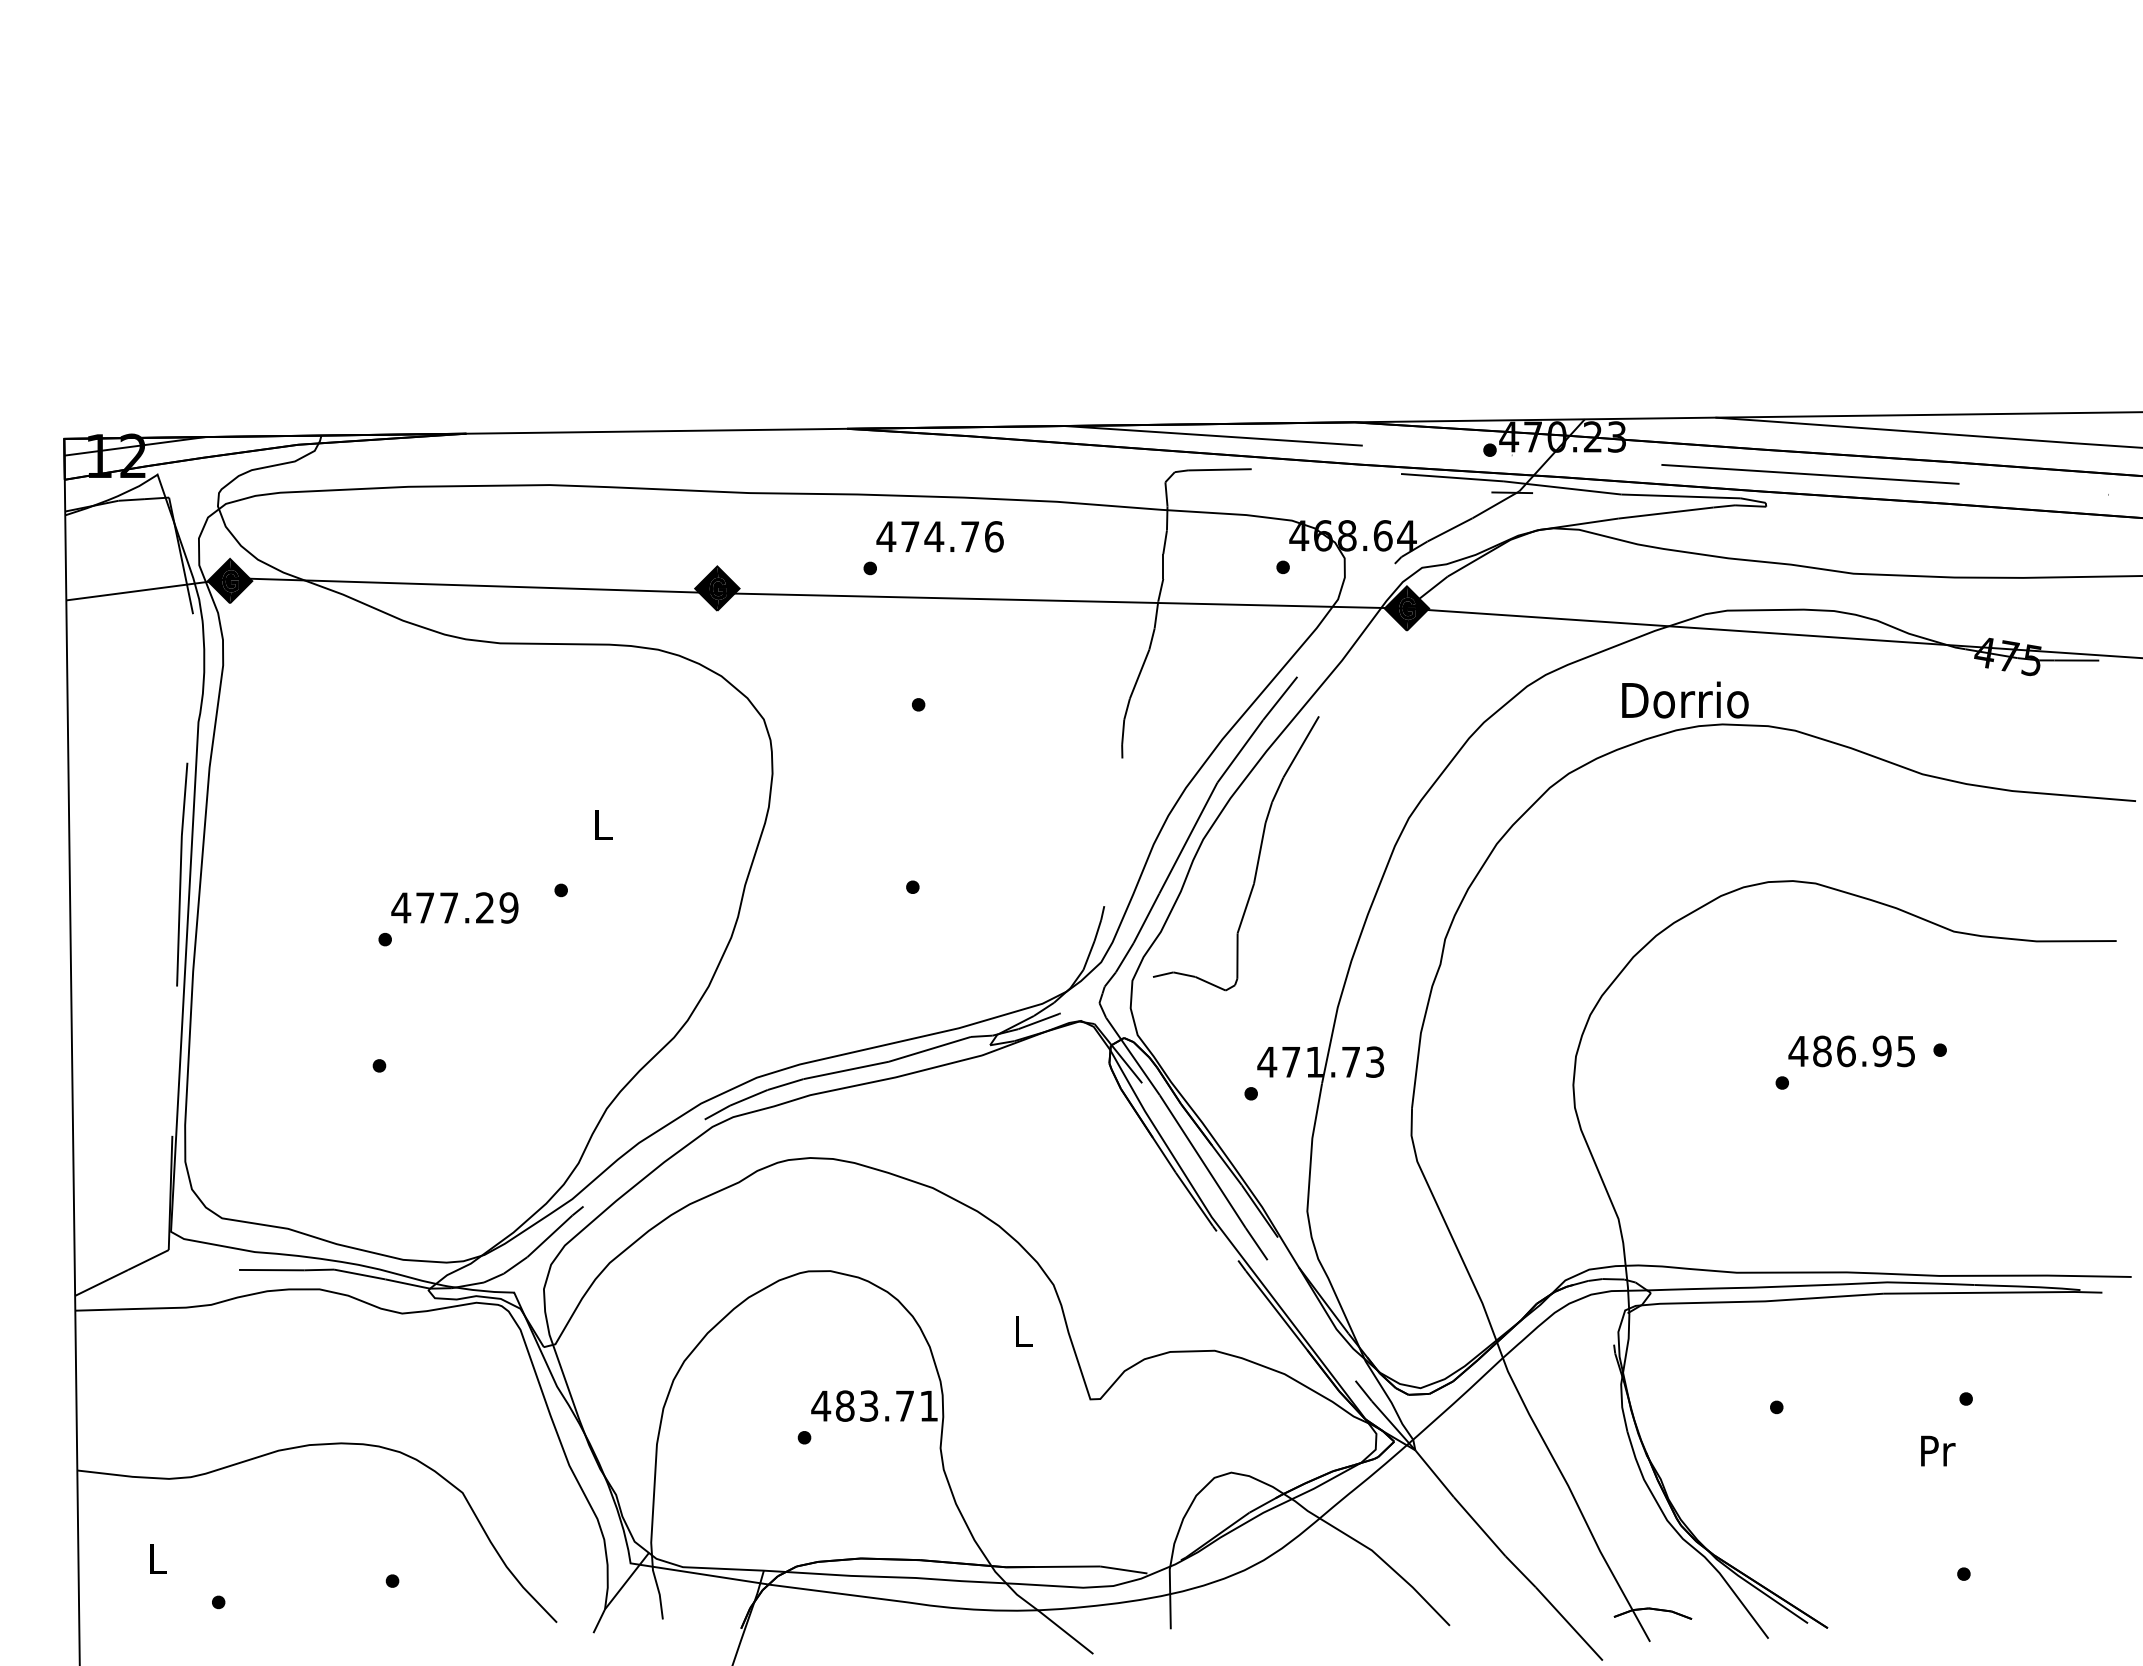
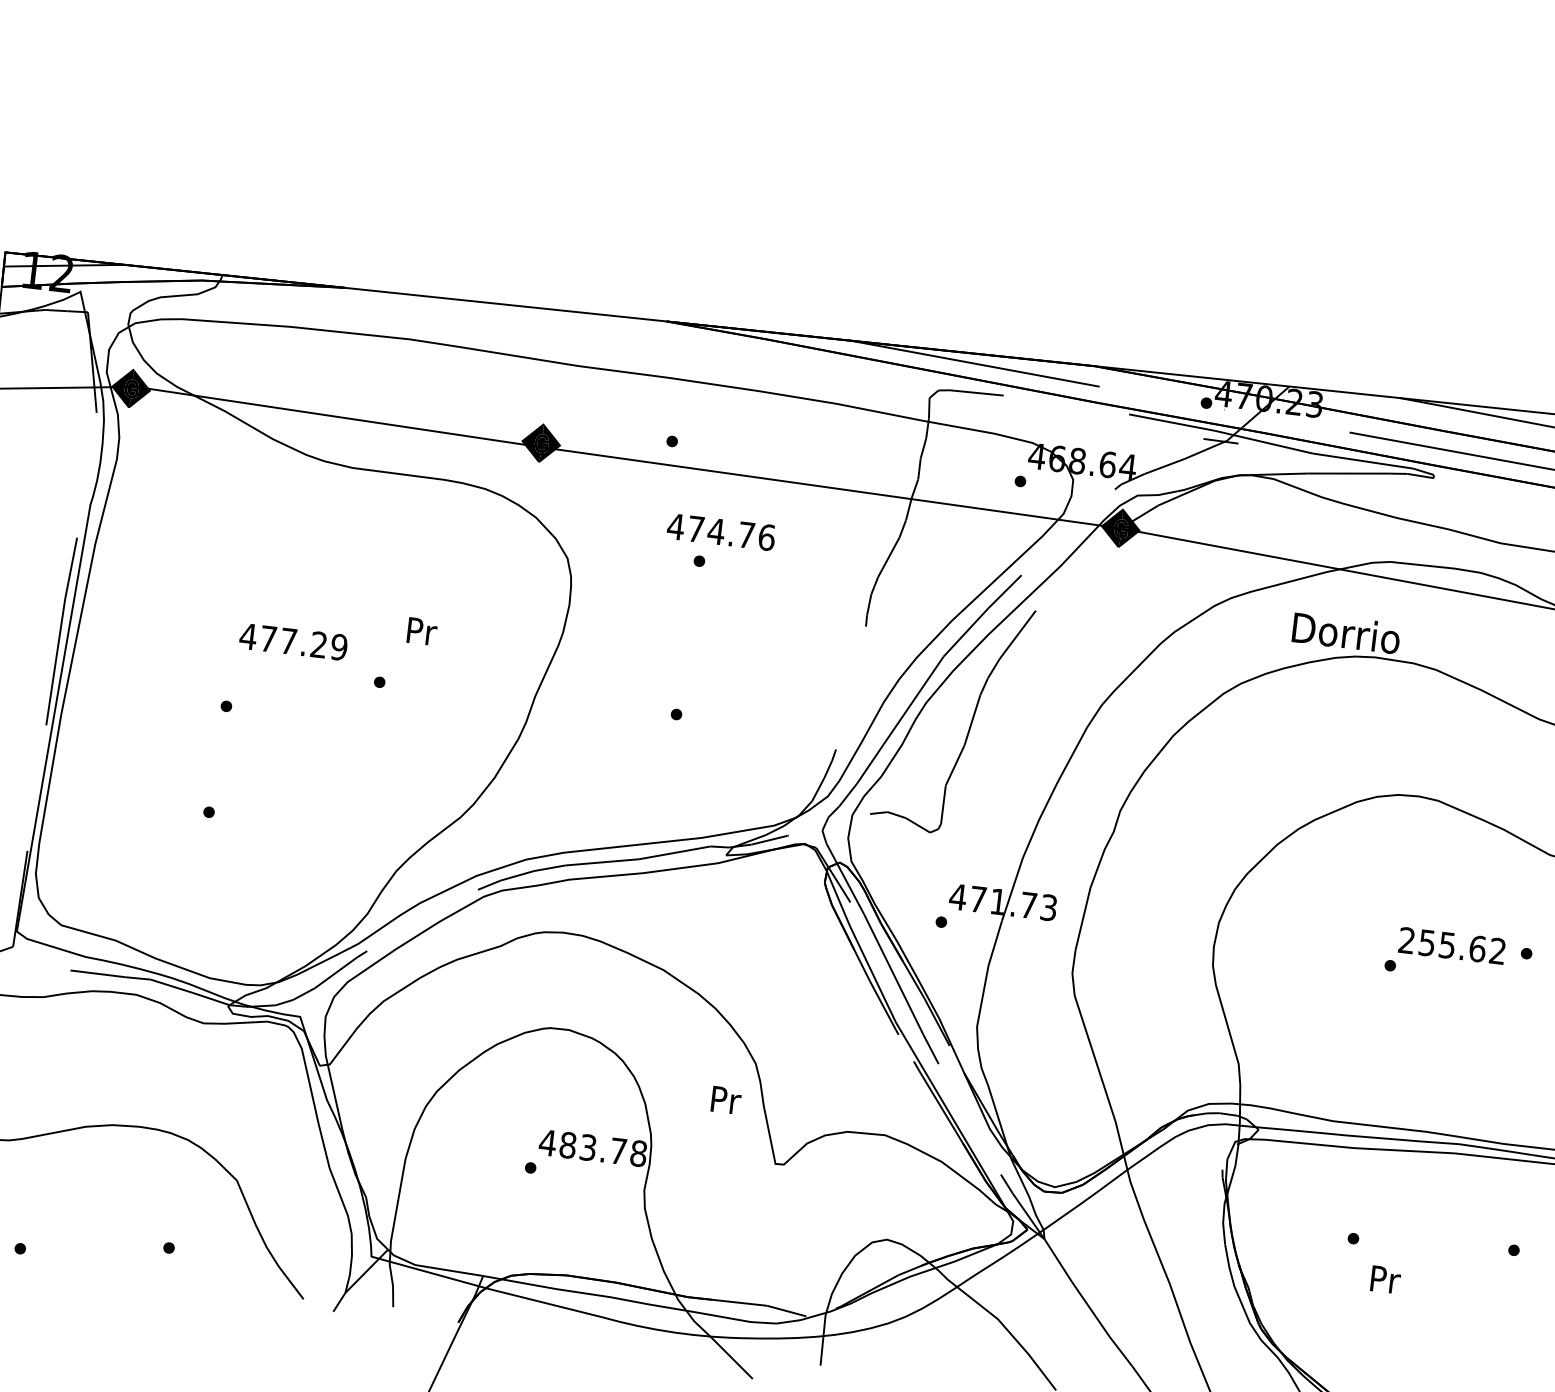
text: (939, 536) -> (720, 531), moved
text: (603, 825) -> (421, 631), L -> Pr
text: (454, 907) -> (293, 641), moved
text: (1851, 1051) -> (1451, 945), 486.95 -> 255.62
text: (1024, 1331) -> (726, 1100), L -> Pr
text: (928, 1405) -> (638, 1153), 483.71 -> 483.78
text: (1938, 1450) -> (1386, 1279), moved

